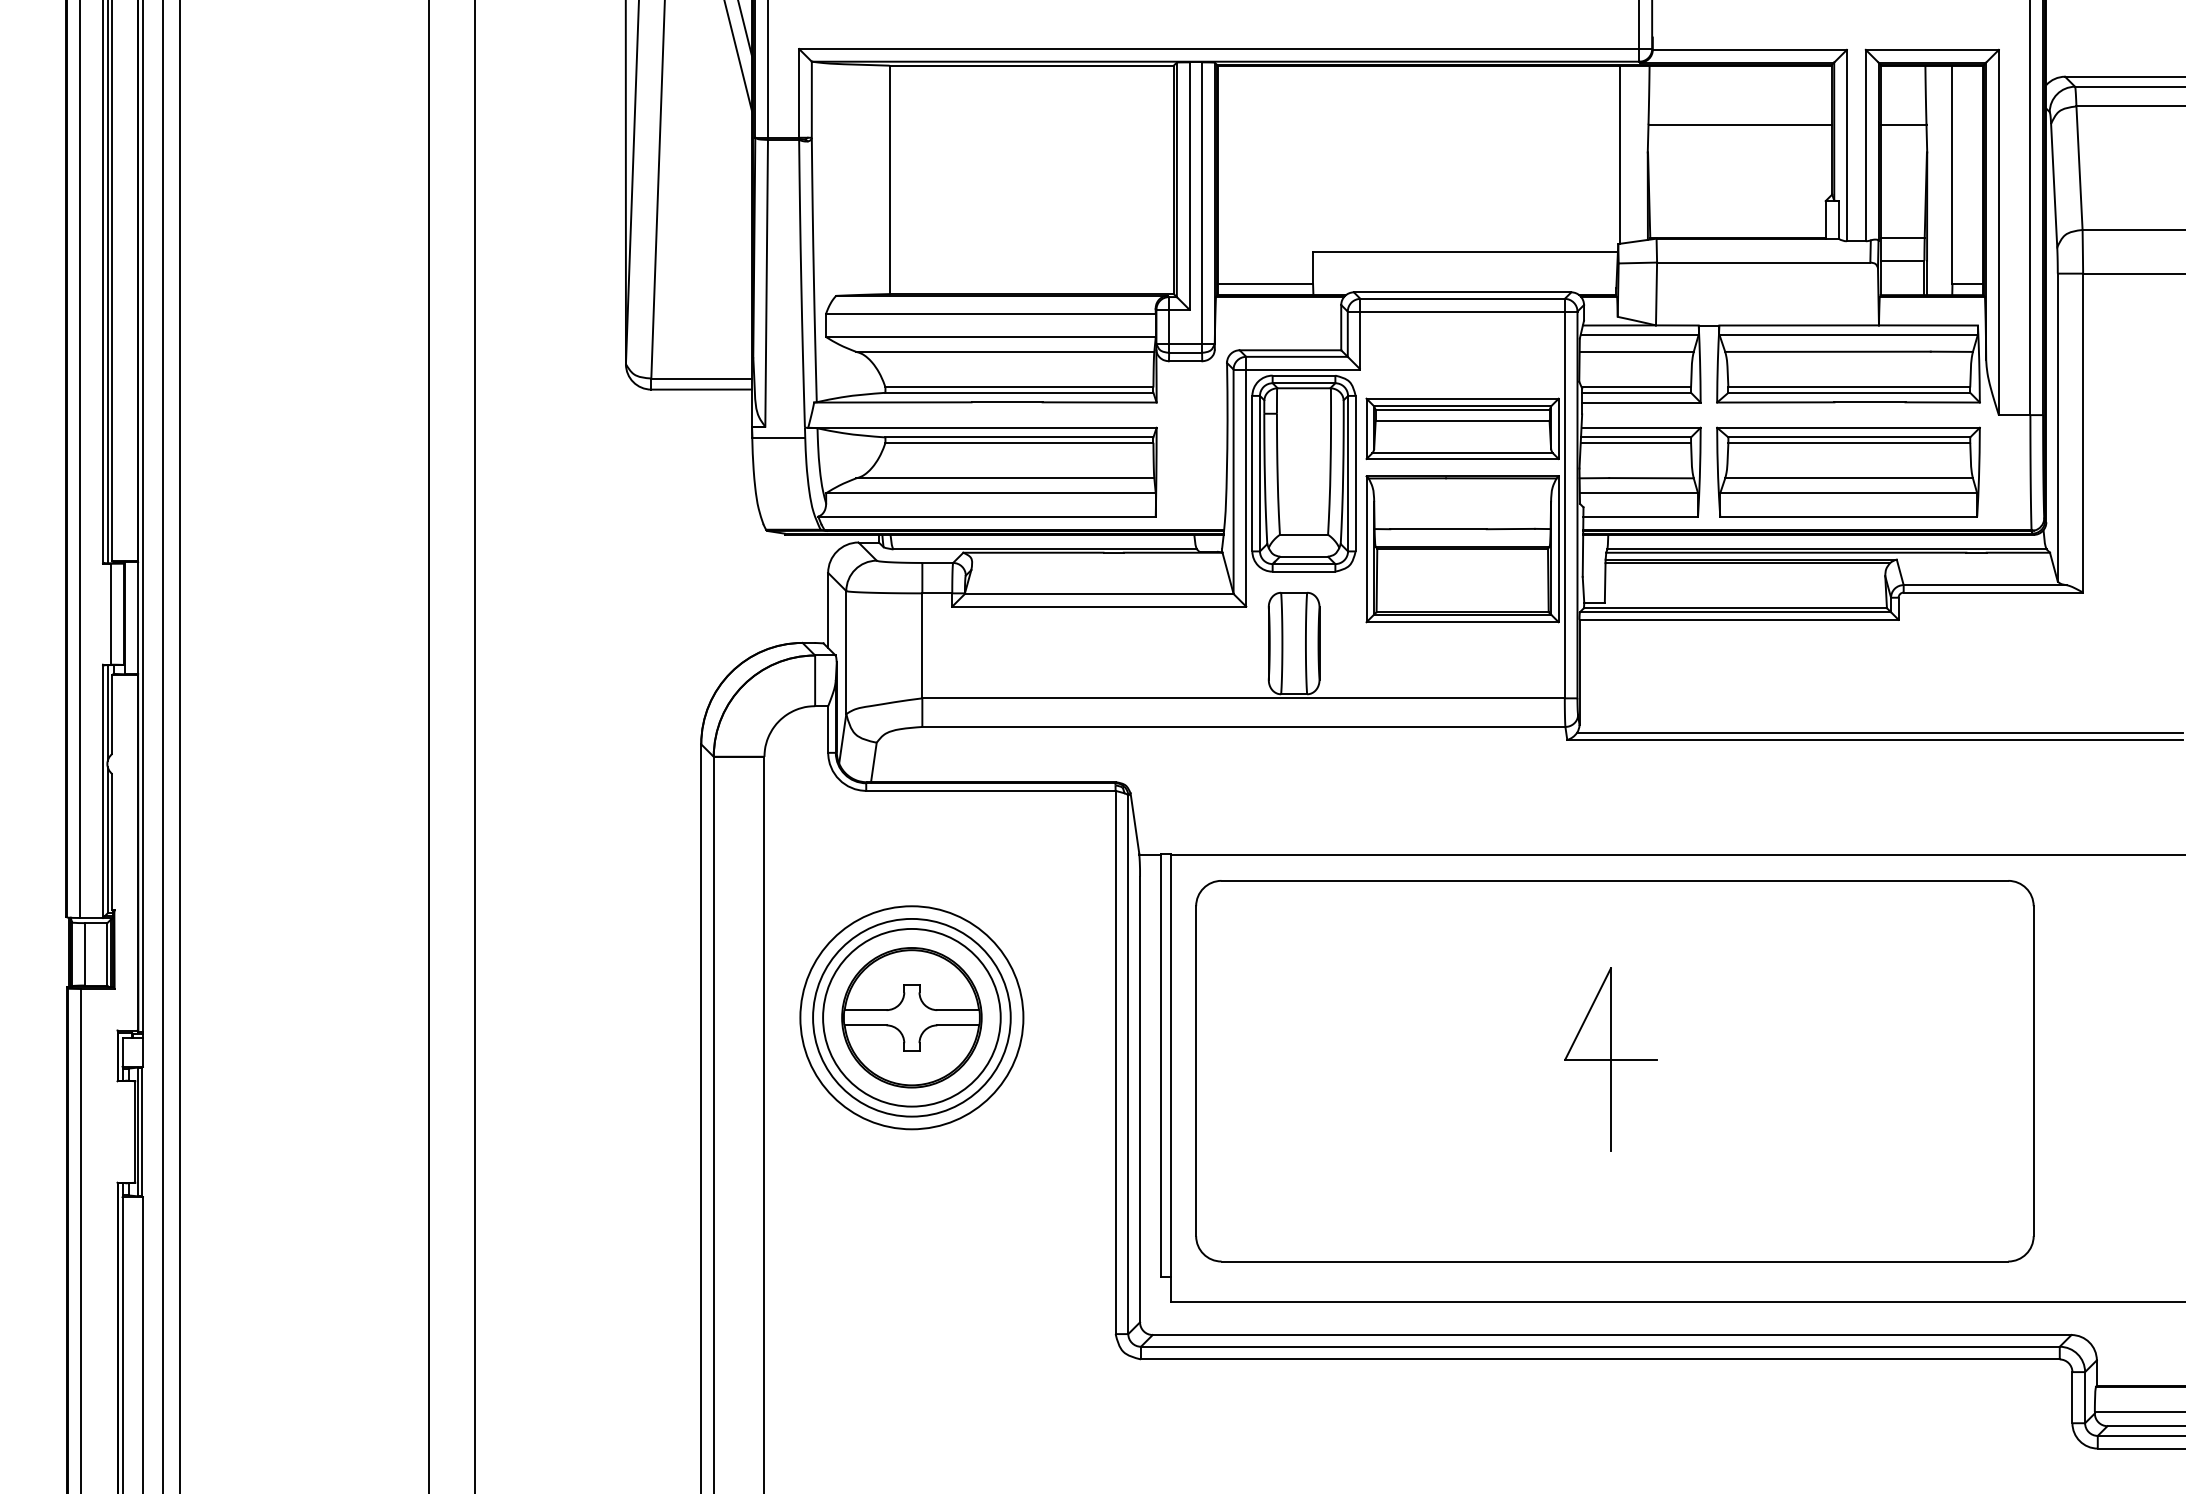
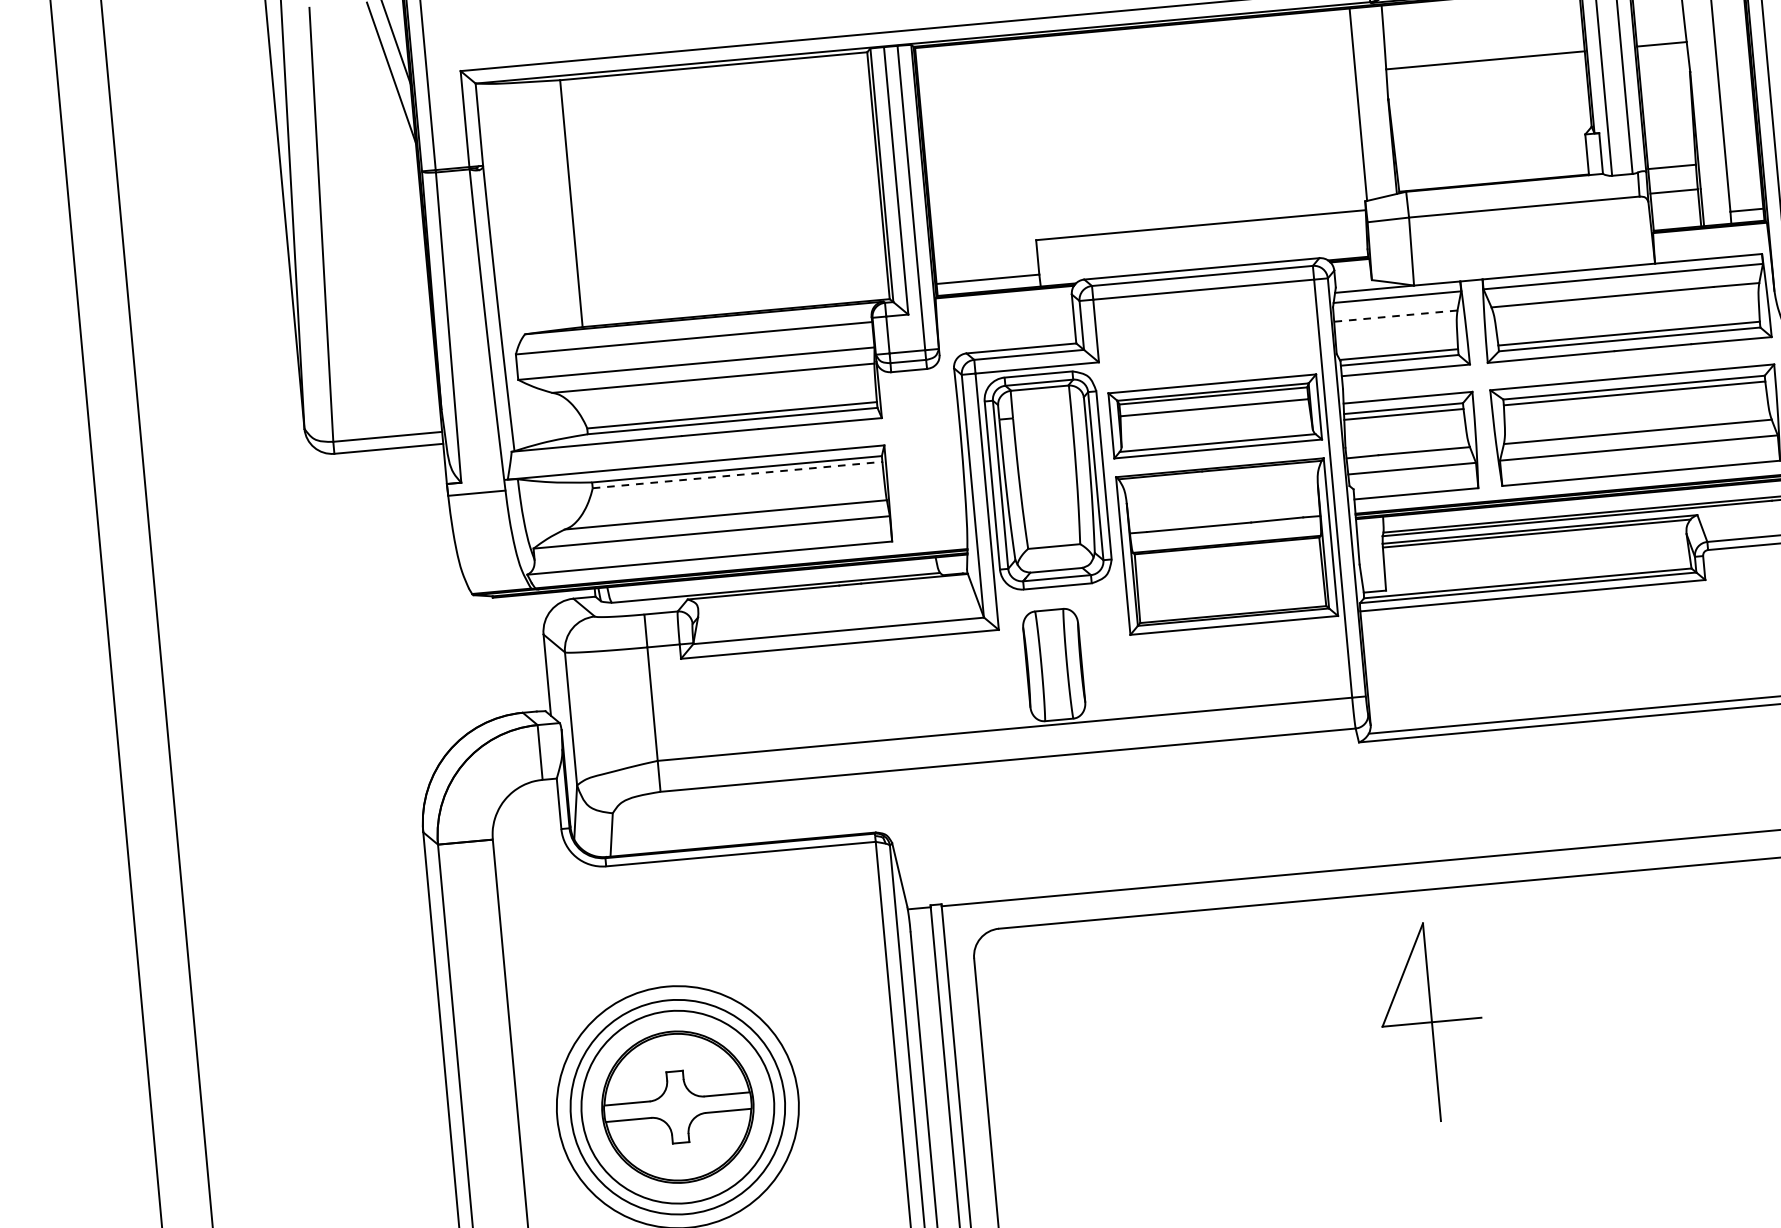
line: (1636, 351) -> (1395, 315), solid -> dashed
line: (1019, 442) -> (737, 474), solid -> dashed
part: (1610, 1059) -> (1431, 1021), moved

